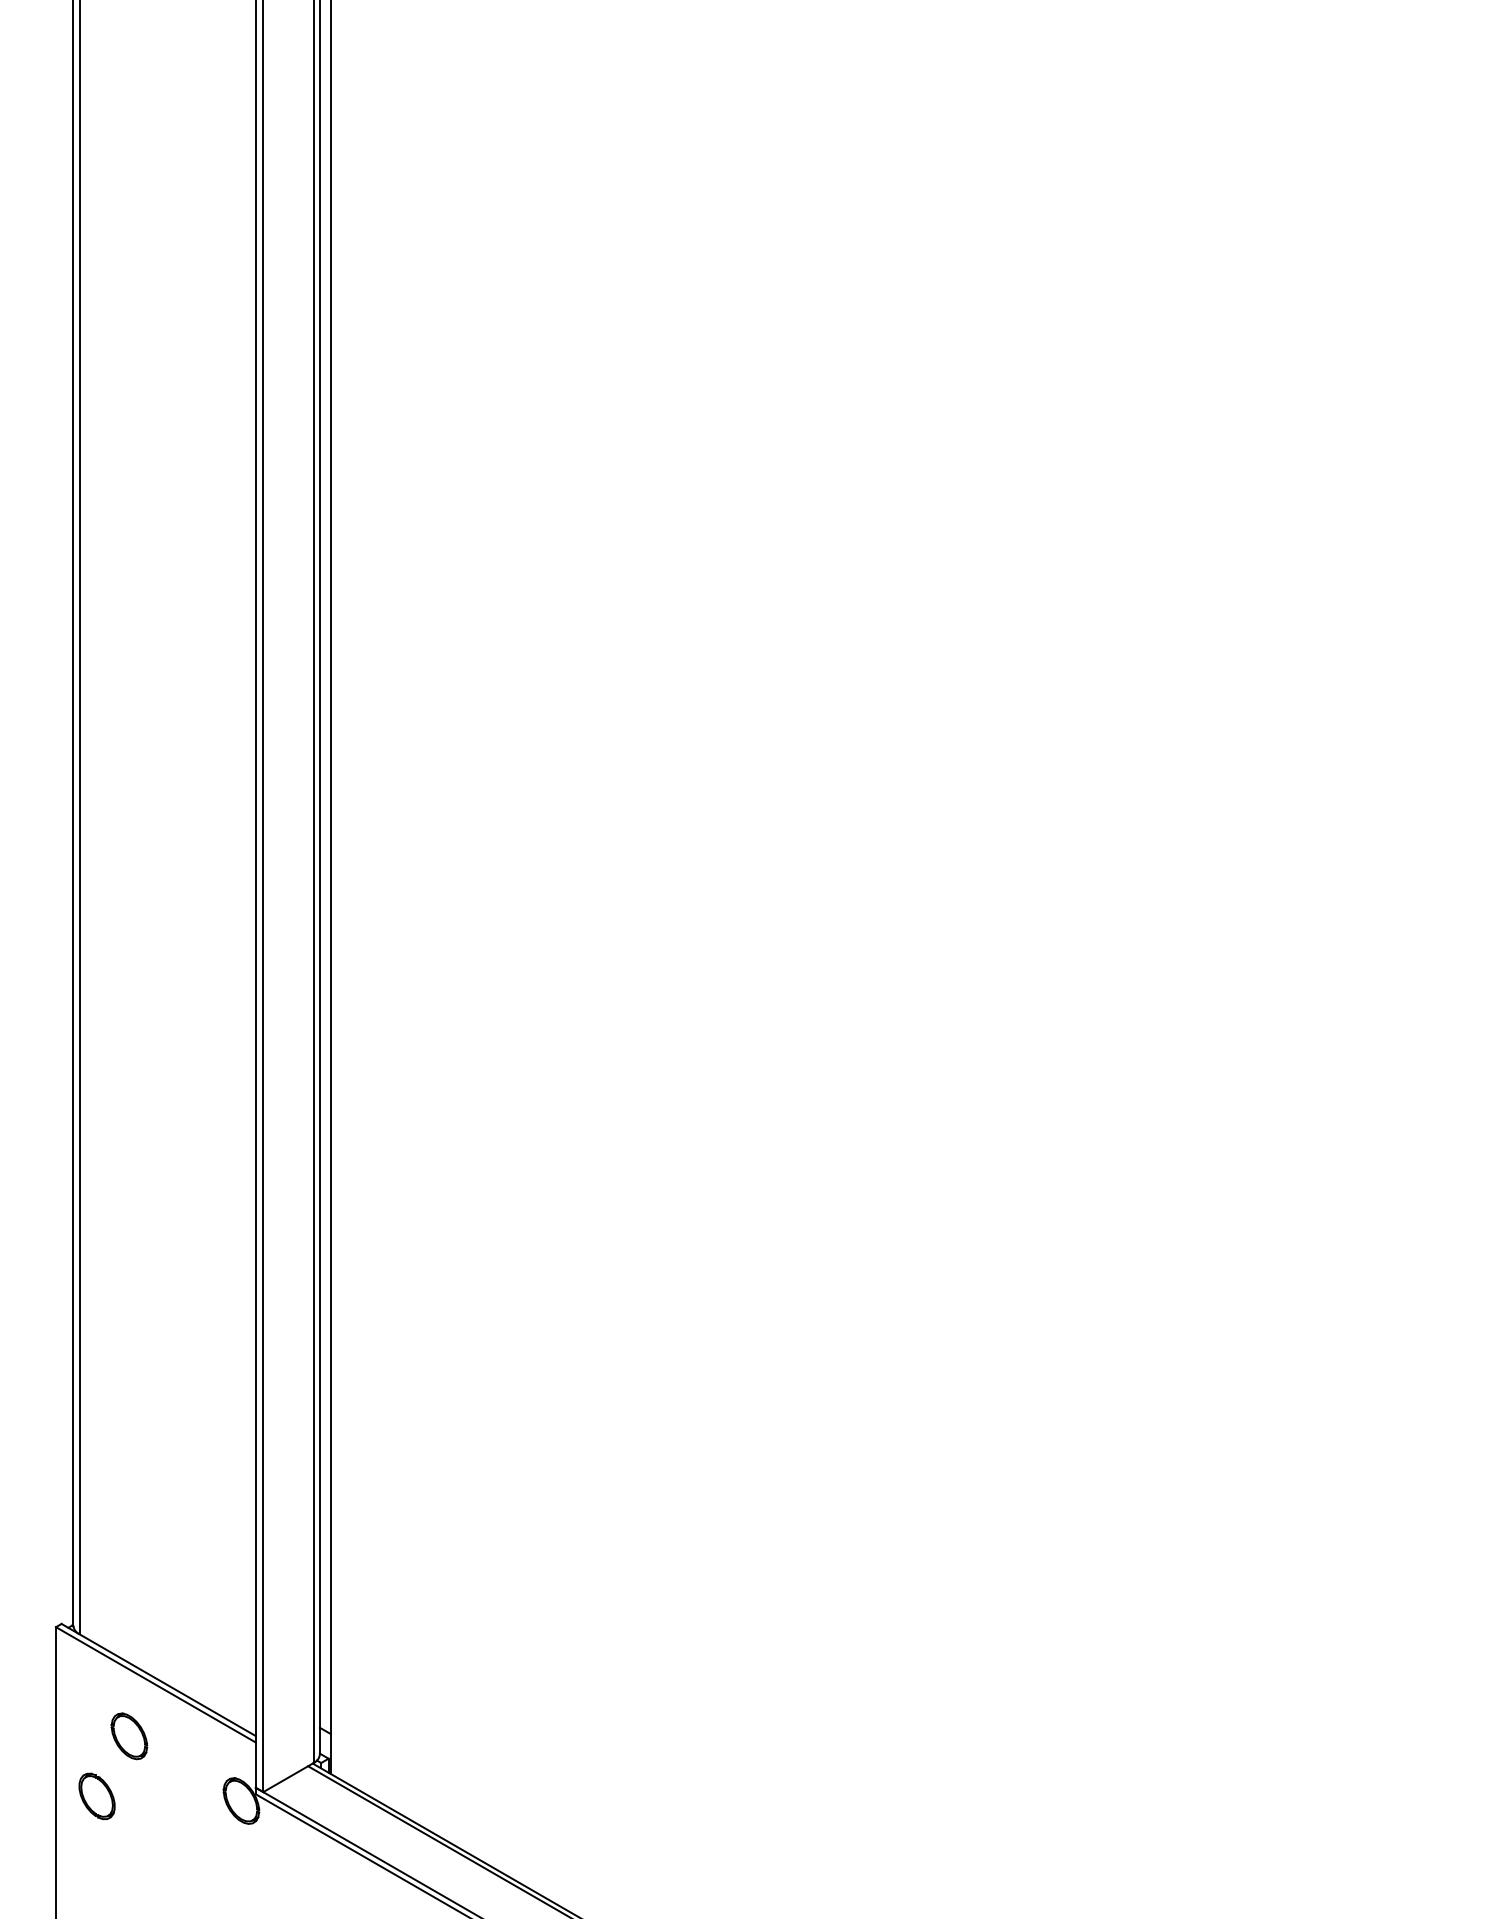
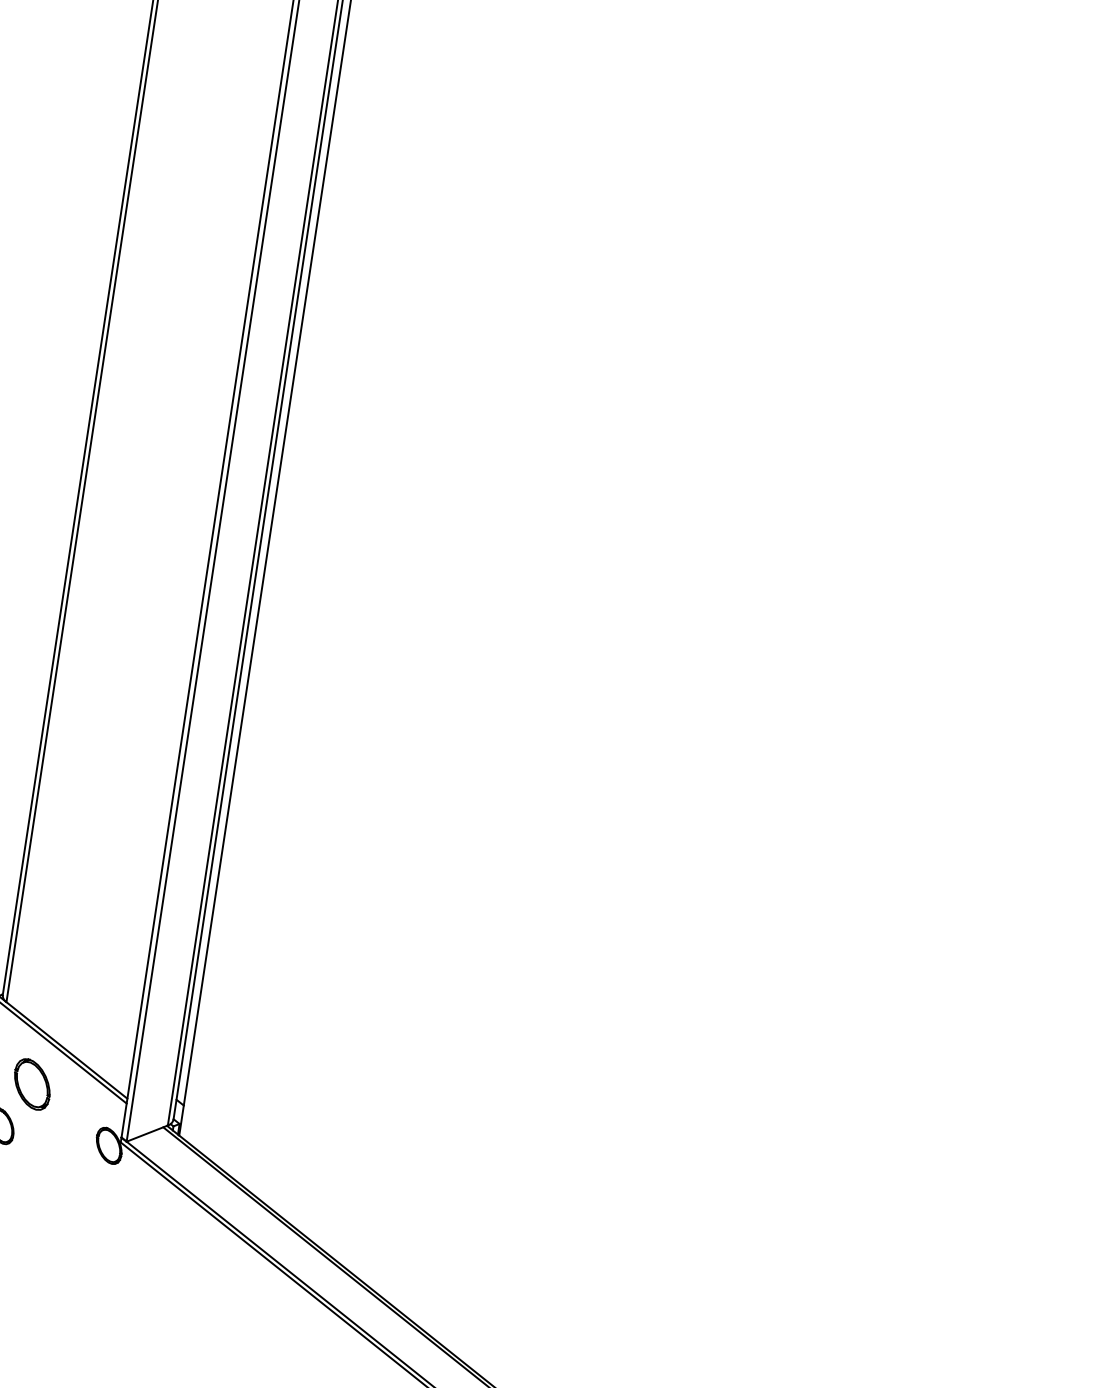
part: (129, 1736) -> (32, 1084), size x1.4

